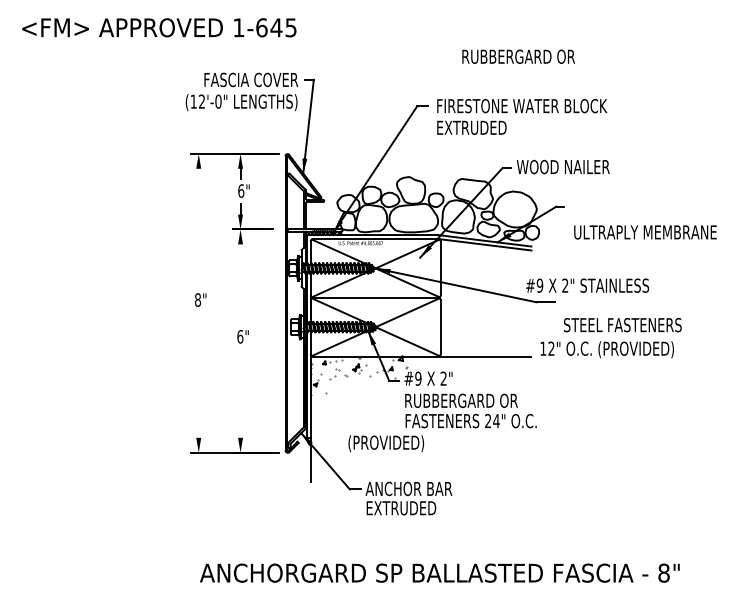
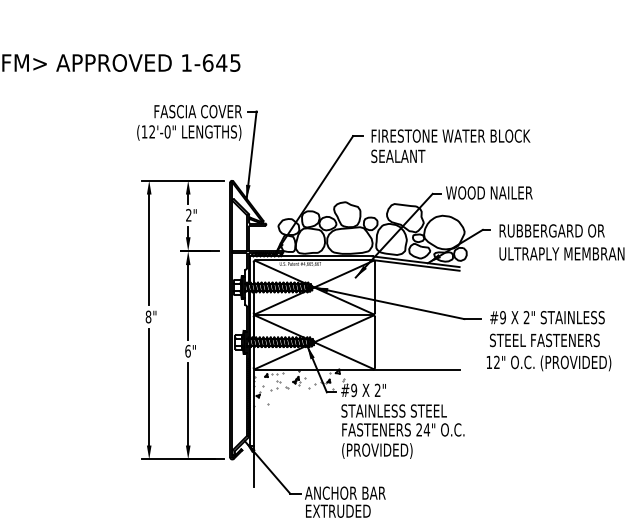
text: (518, 56) -> (552, 230), moved
text: (471, 127) -> (403, 156), EXTRUDED -> SEALANT
text: (241, 190) -> (189, 214), 6" -> 2"
line: (198, 227) -> (148, 249), added
line: (240, 284) -> (188, 302), added
text: (587, 285) -> (547, 317), moved
text: (606, 349) -> (548, 363), moved
line: (198, 374) -> (148, 386), added
line: (240, 393) -> (188, 404), added
text: (460, 400) -> (393, 410), RUBBERGARD OR -> STAINLESS STEEL
text: (386, 443) -> (377, 450), moved

